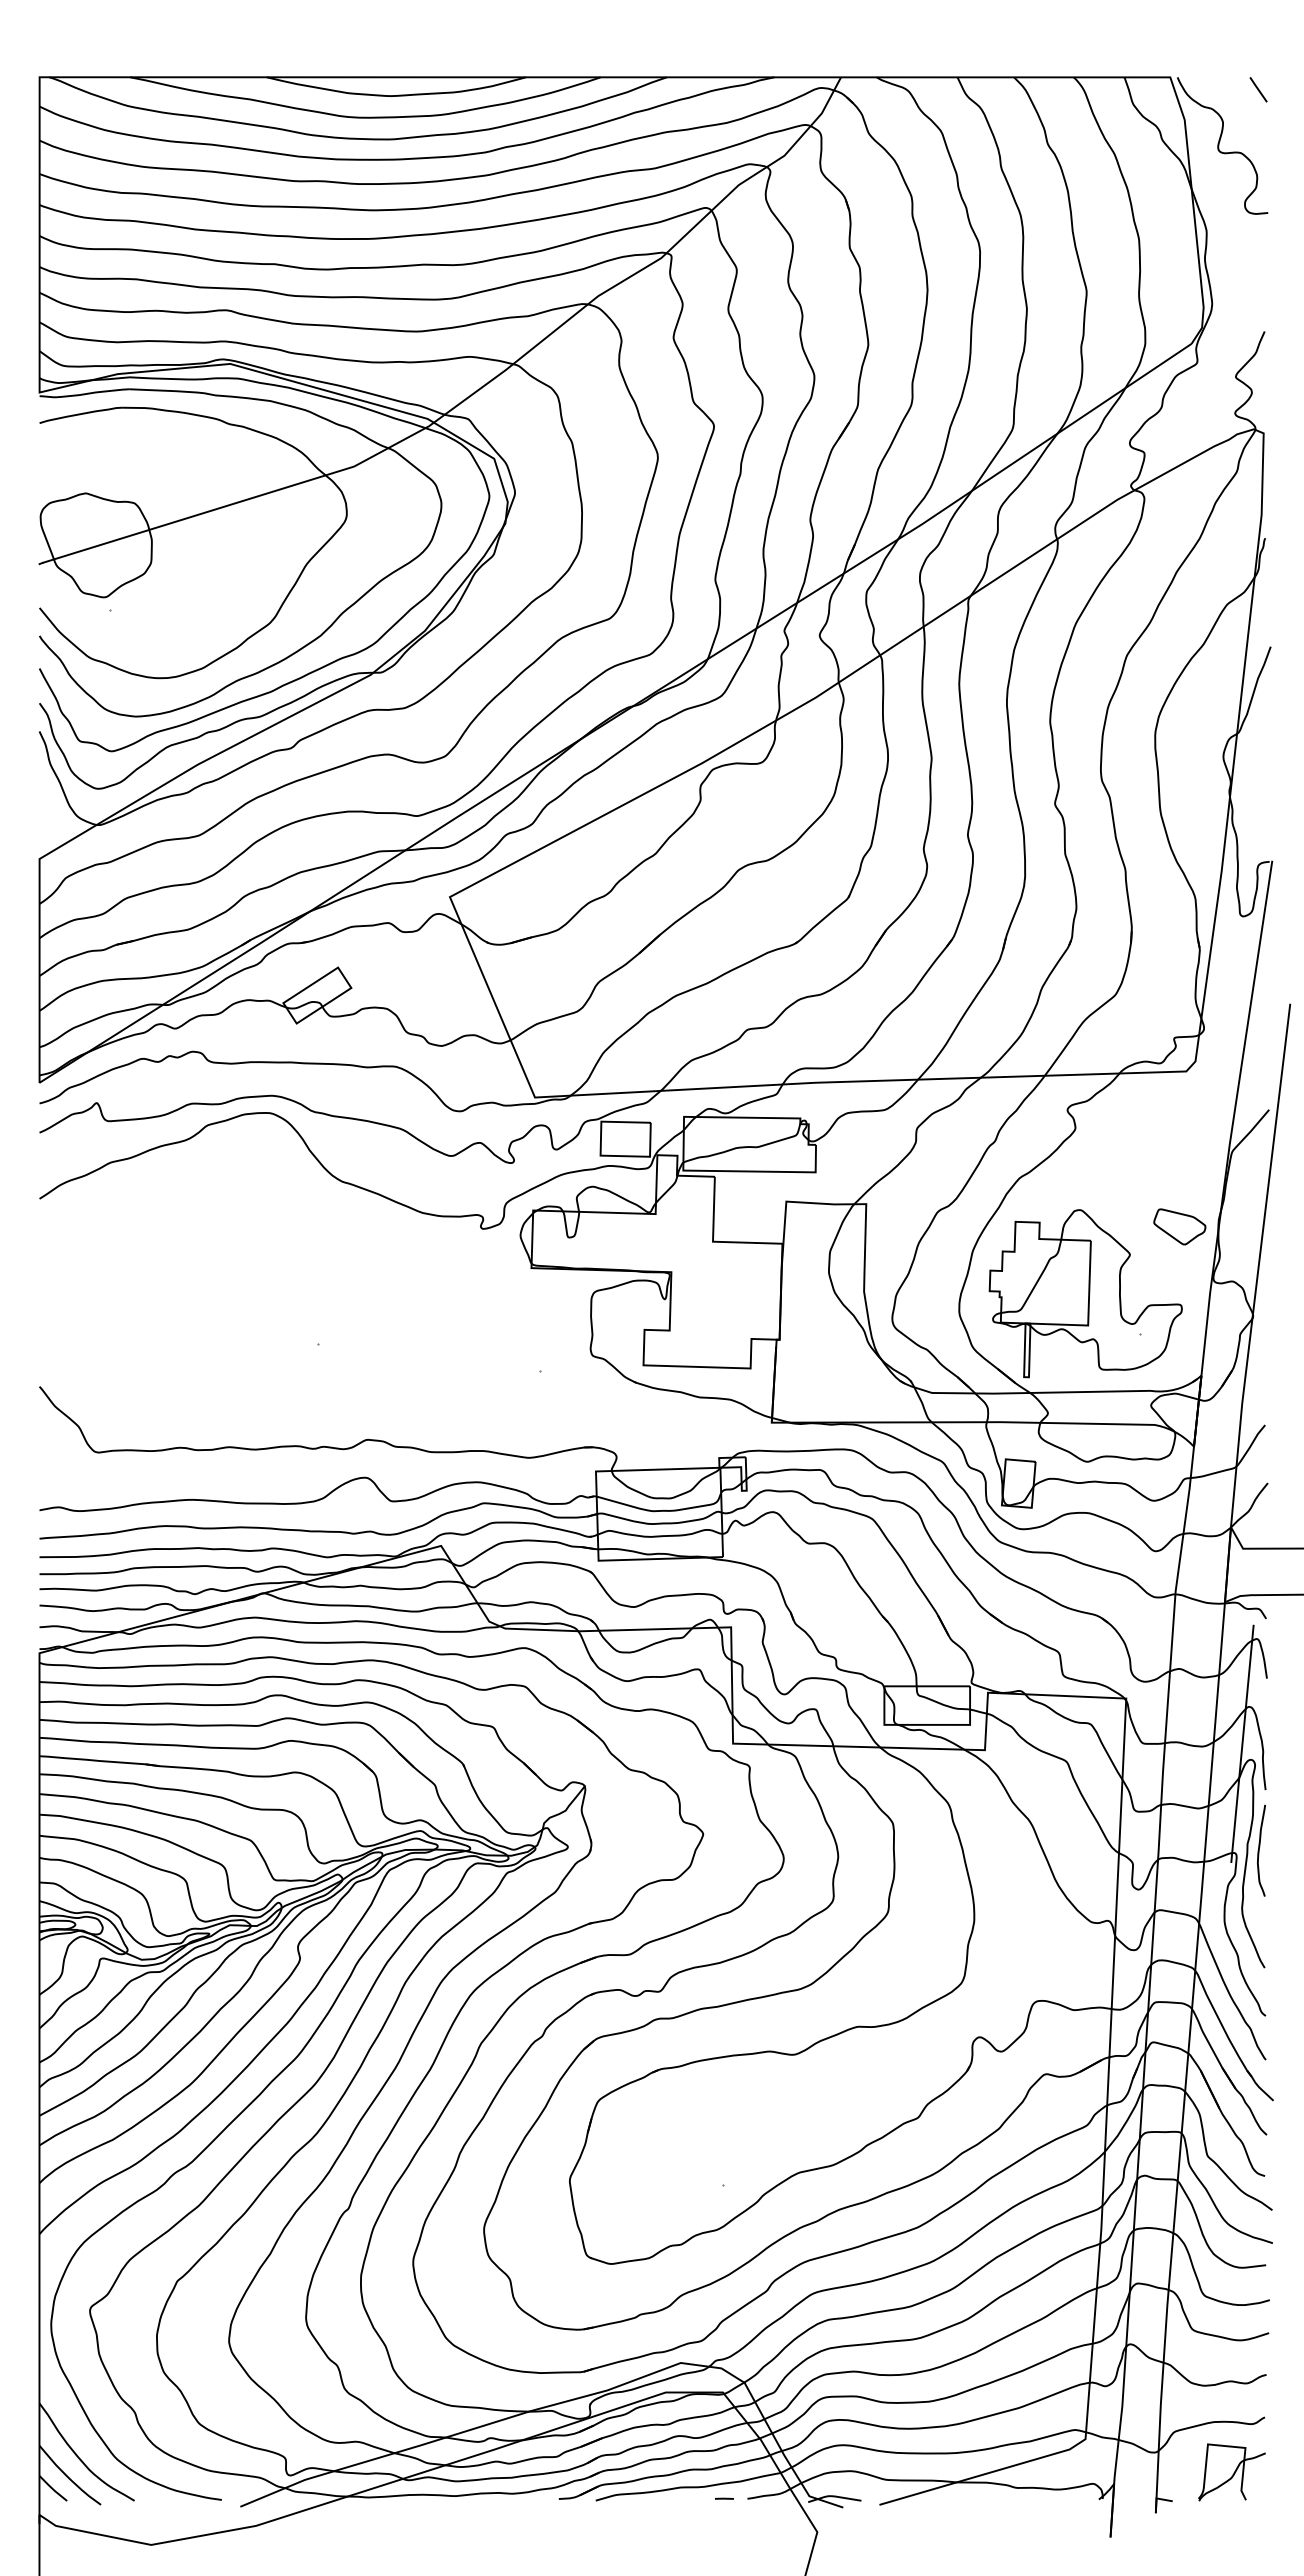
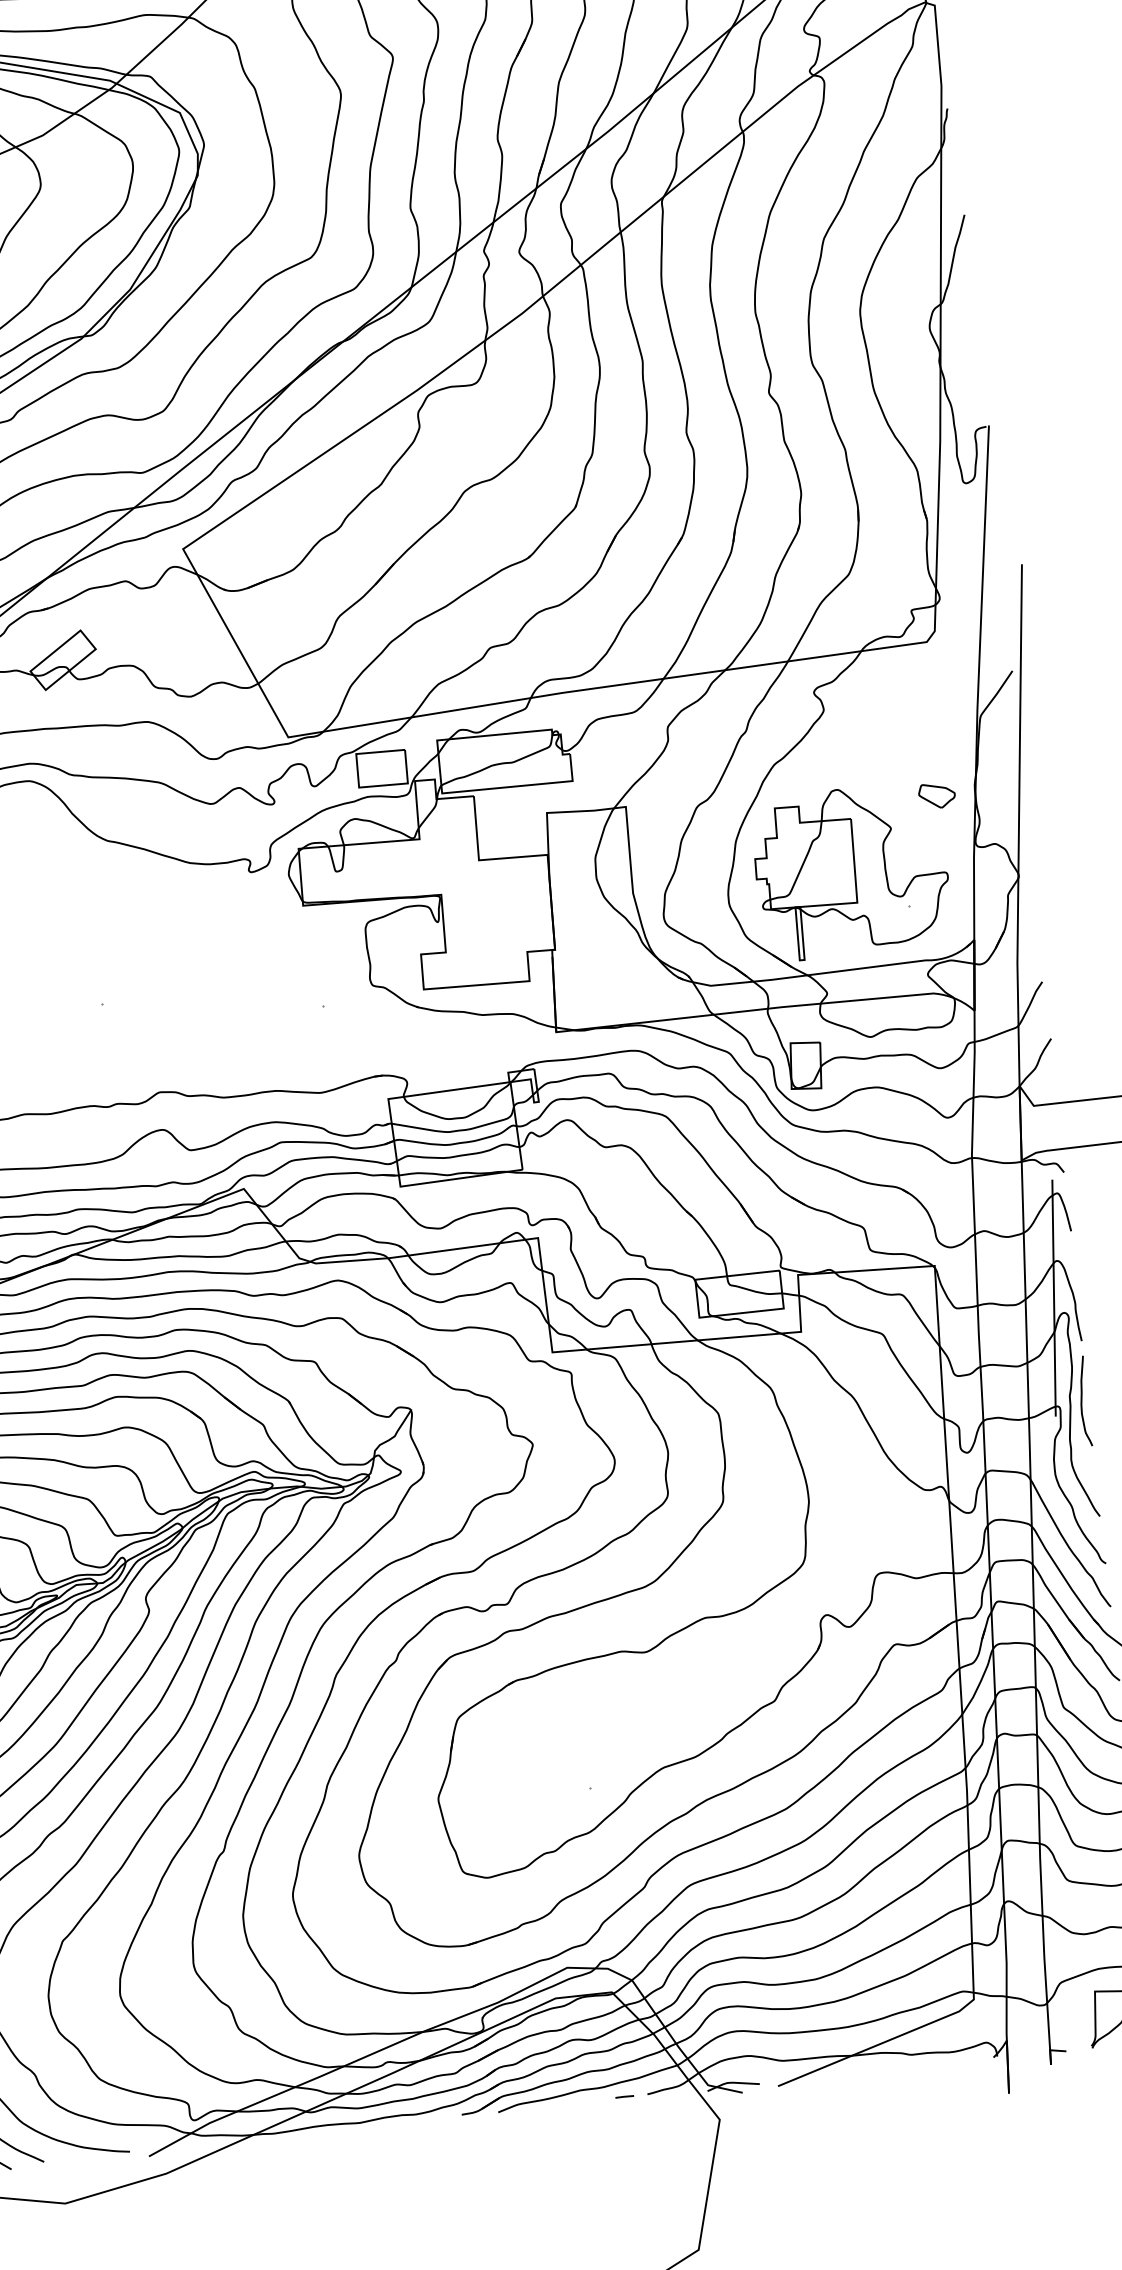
part: (1179, 1226) -> (936, 795), size x0.7

